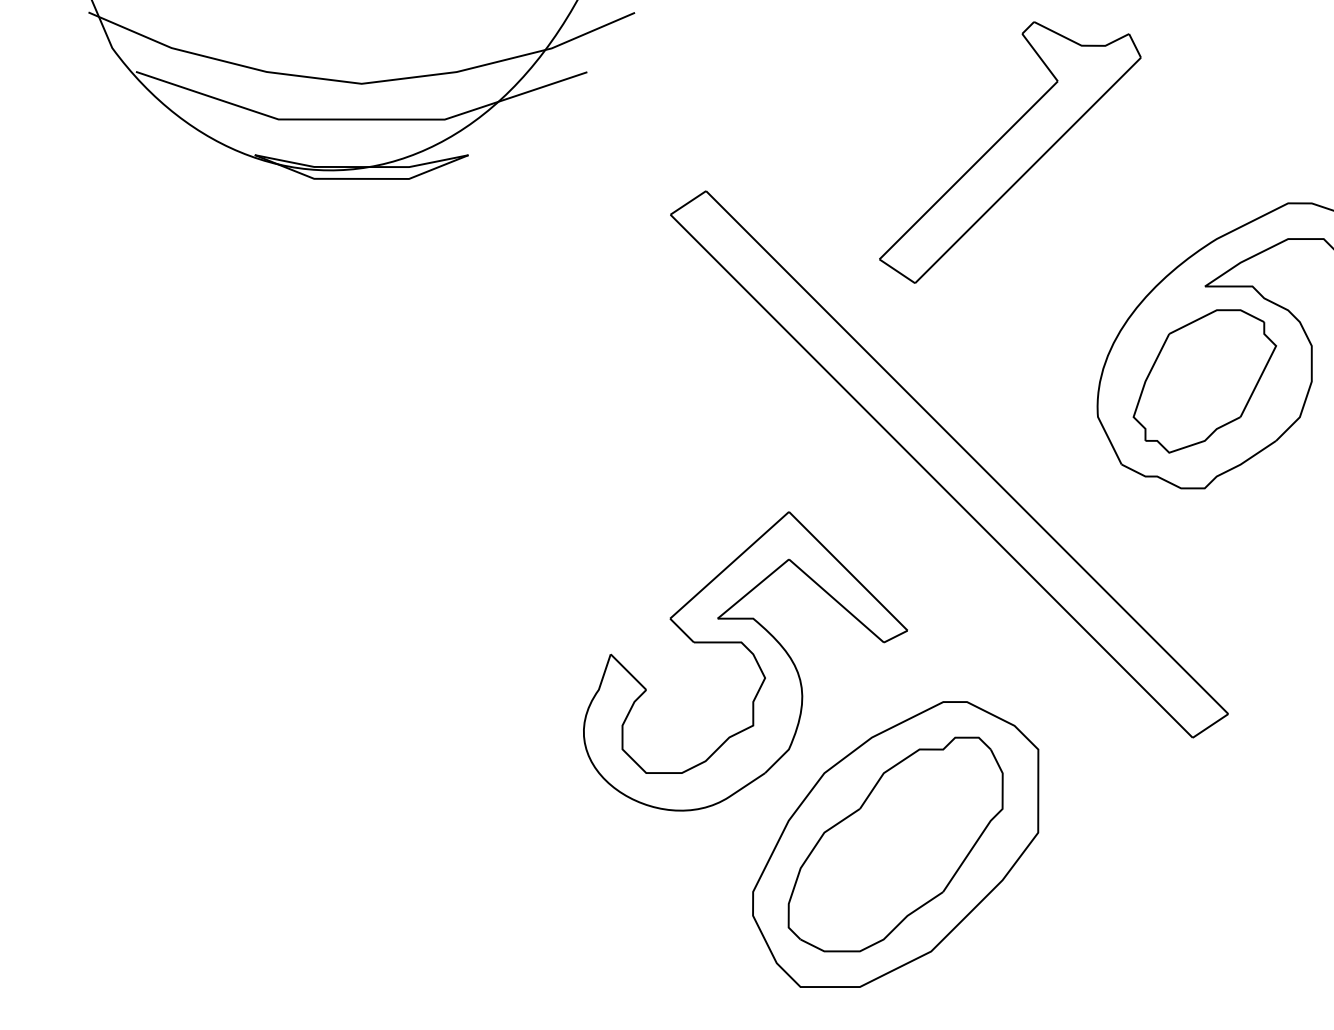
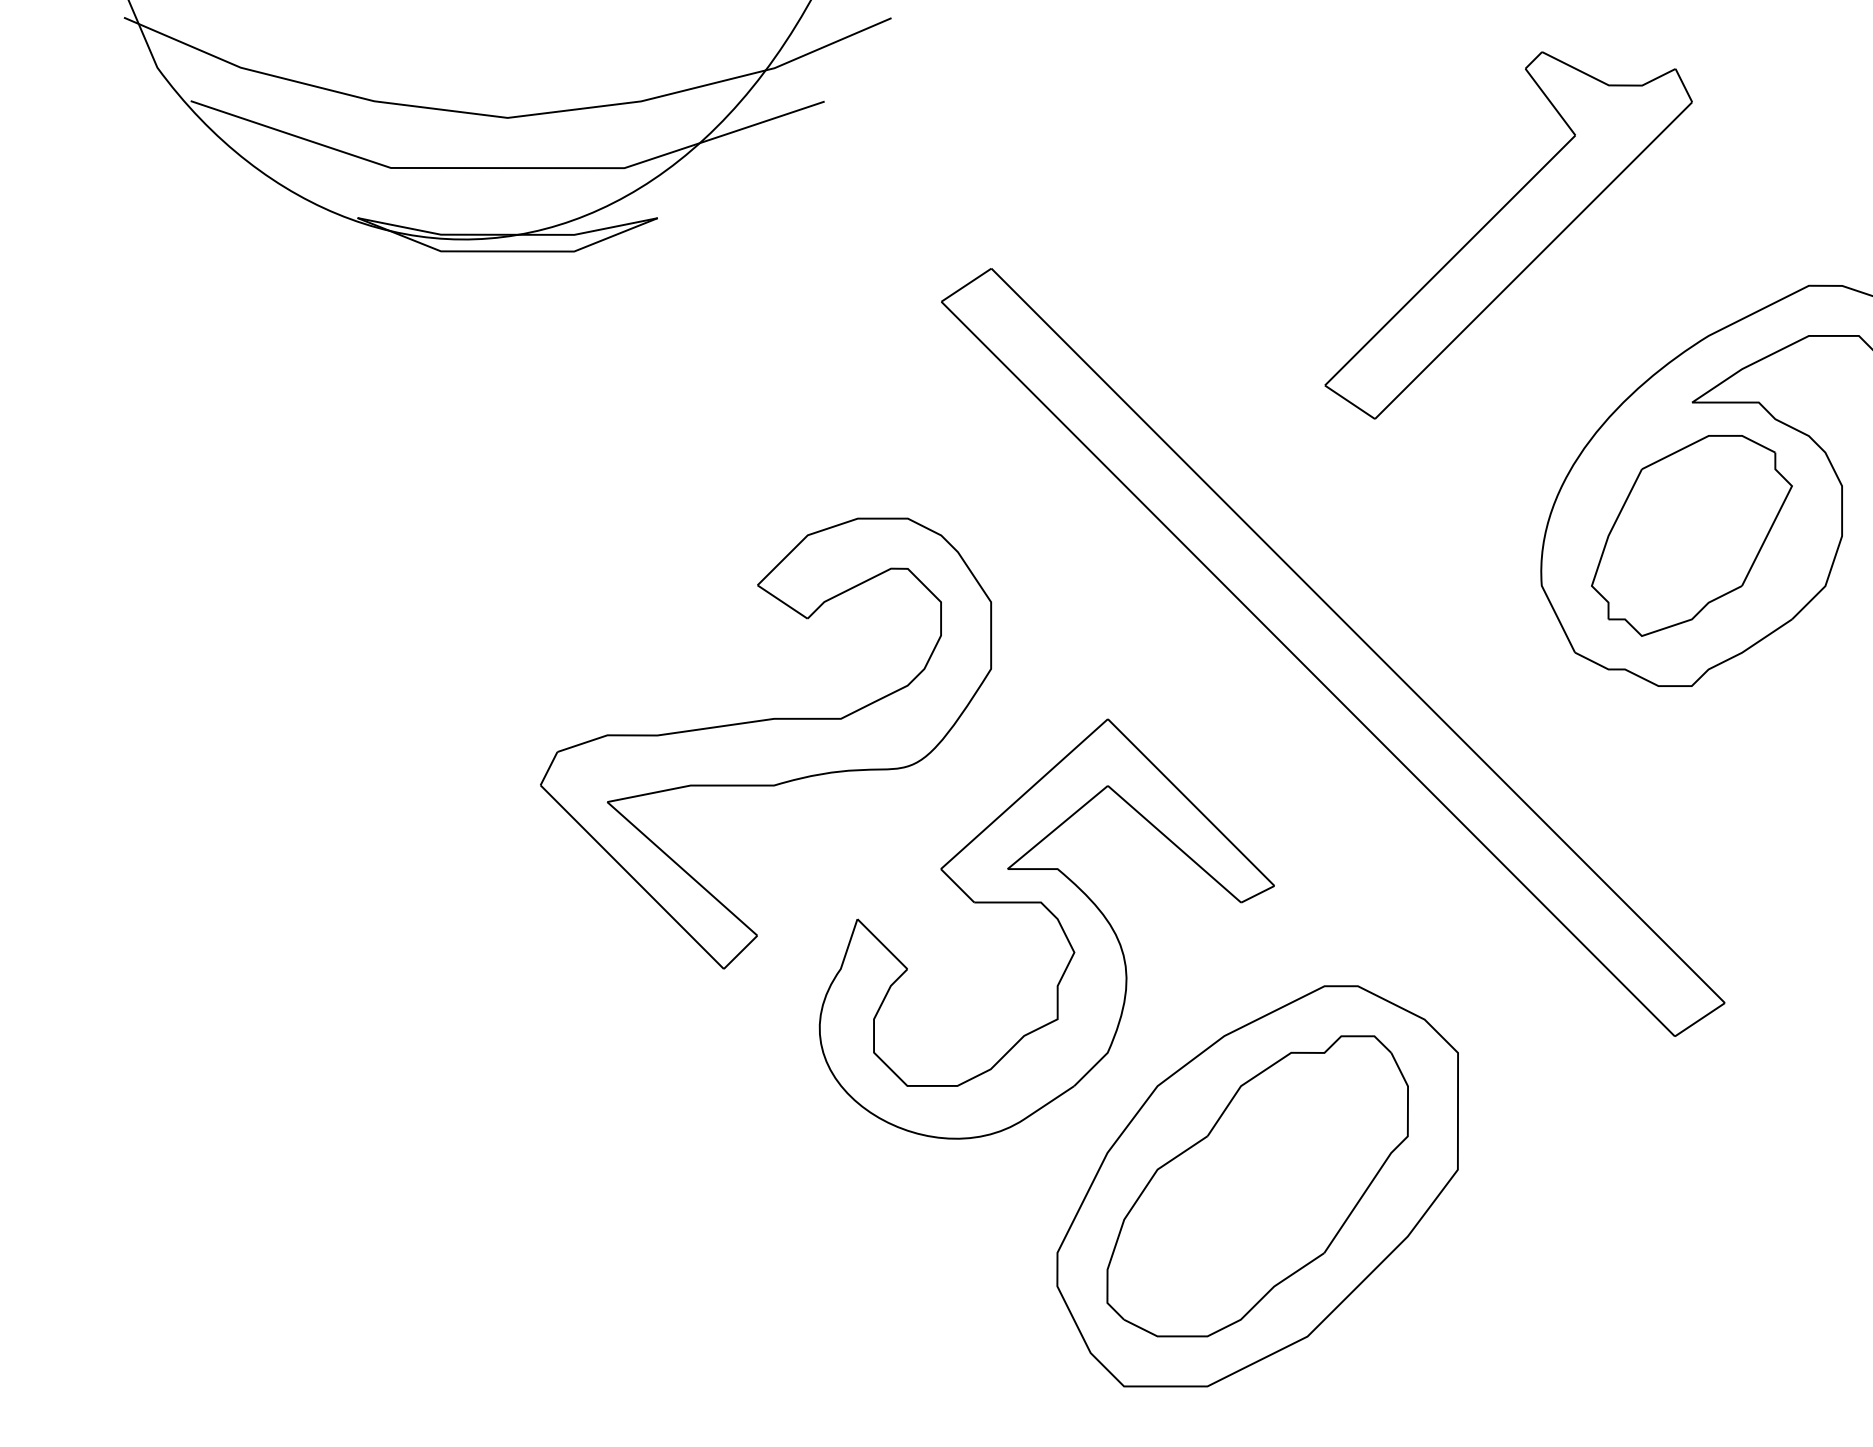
part: (1010, 152) -> (1508, 235), moved
part: (545, 529) -> (766, 743), added

